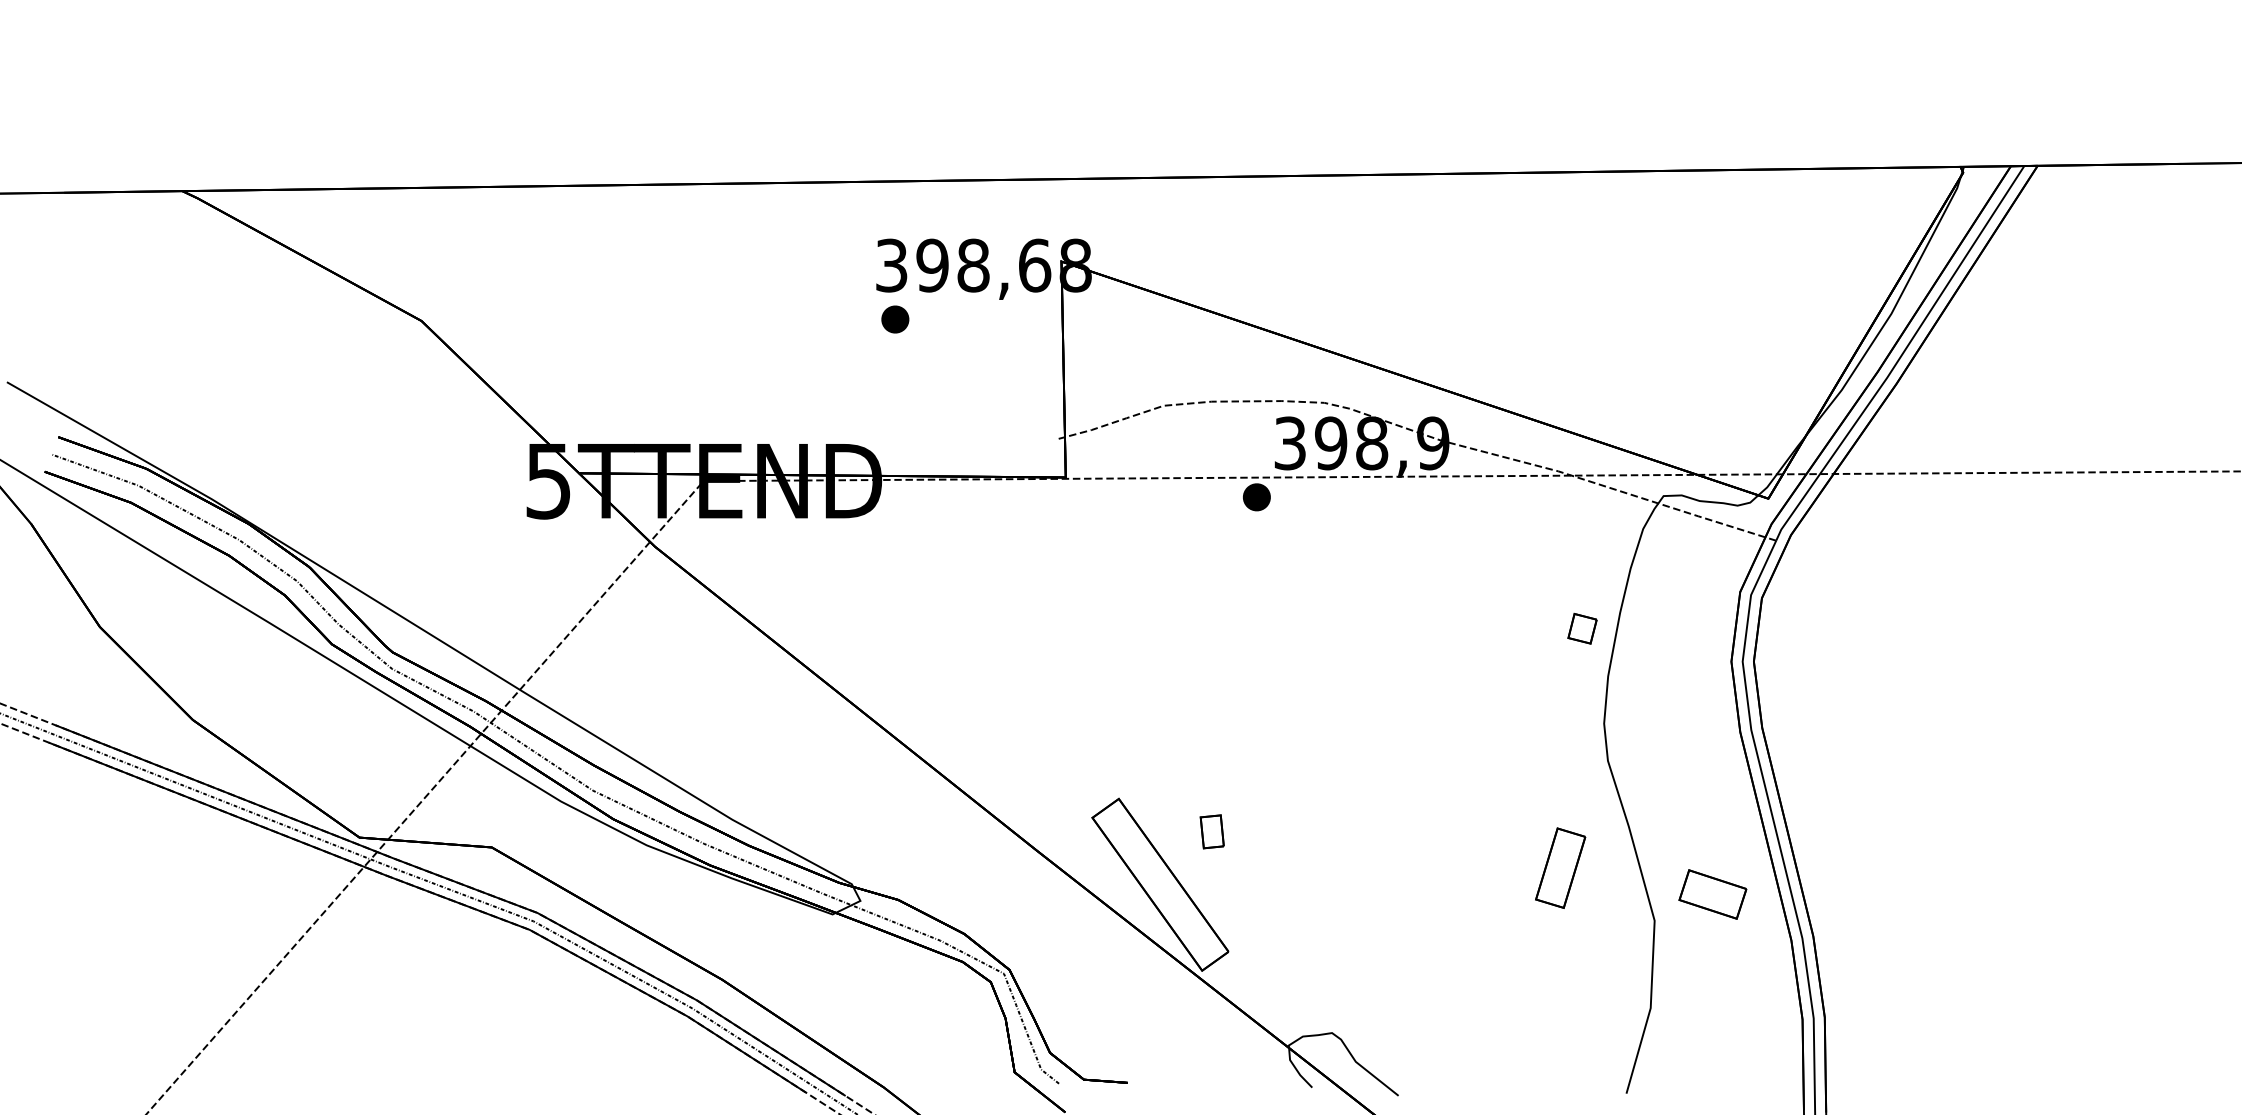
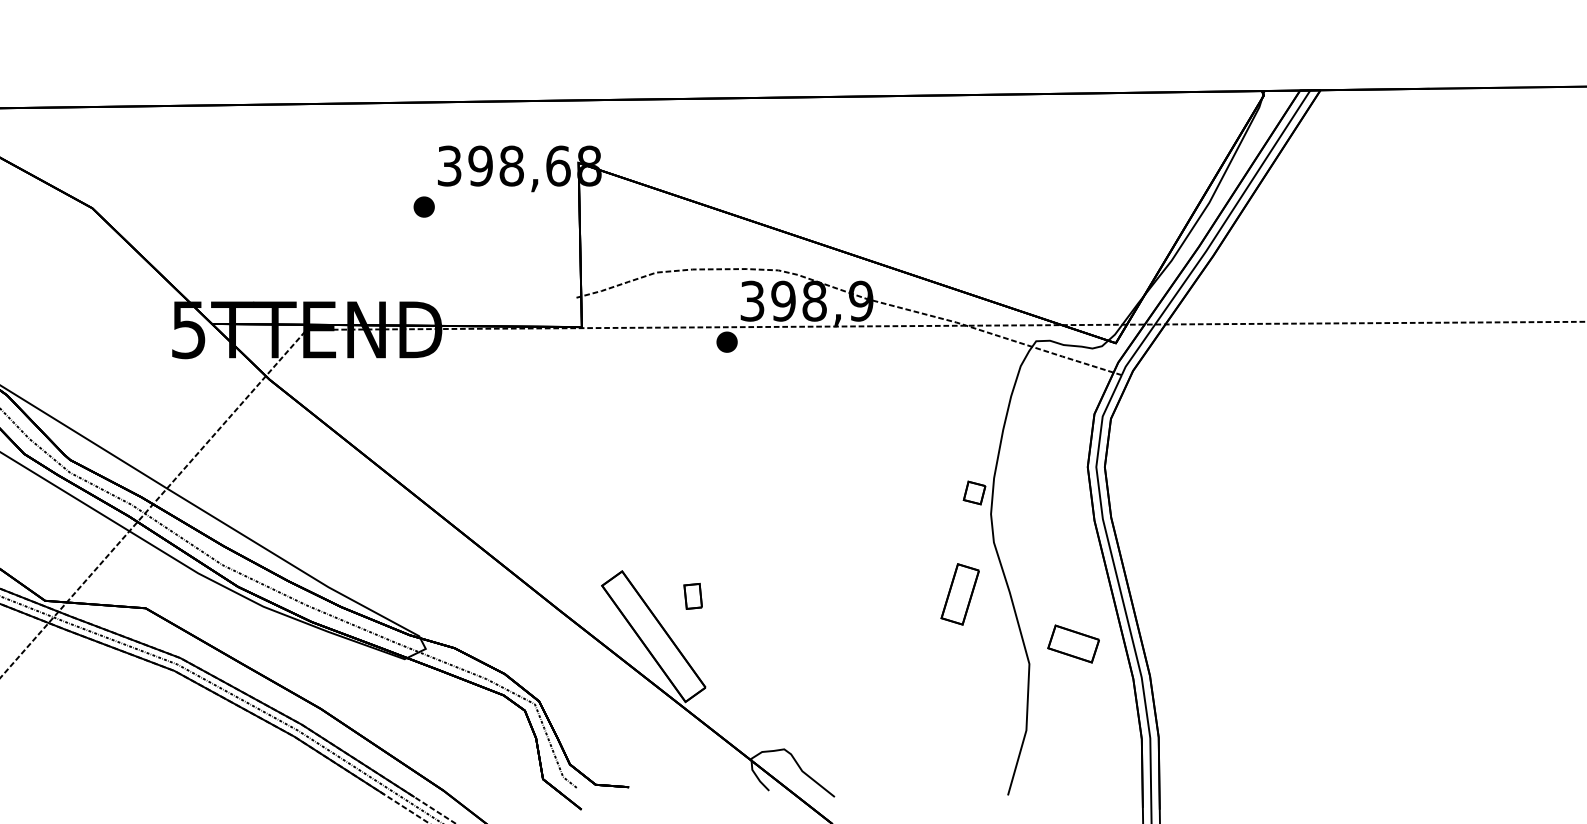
part: (895, 319) -> (424, 207), moved
part: (1582, 628) -> (974, 492), moved
part: (1560, 867) -> (960, 593), moved

